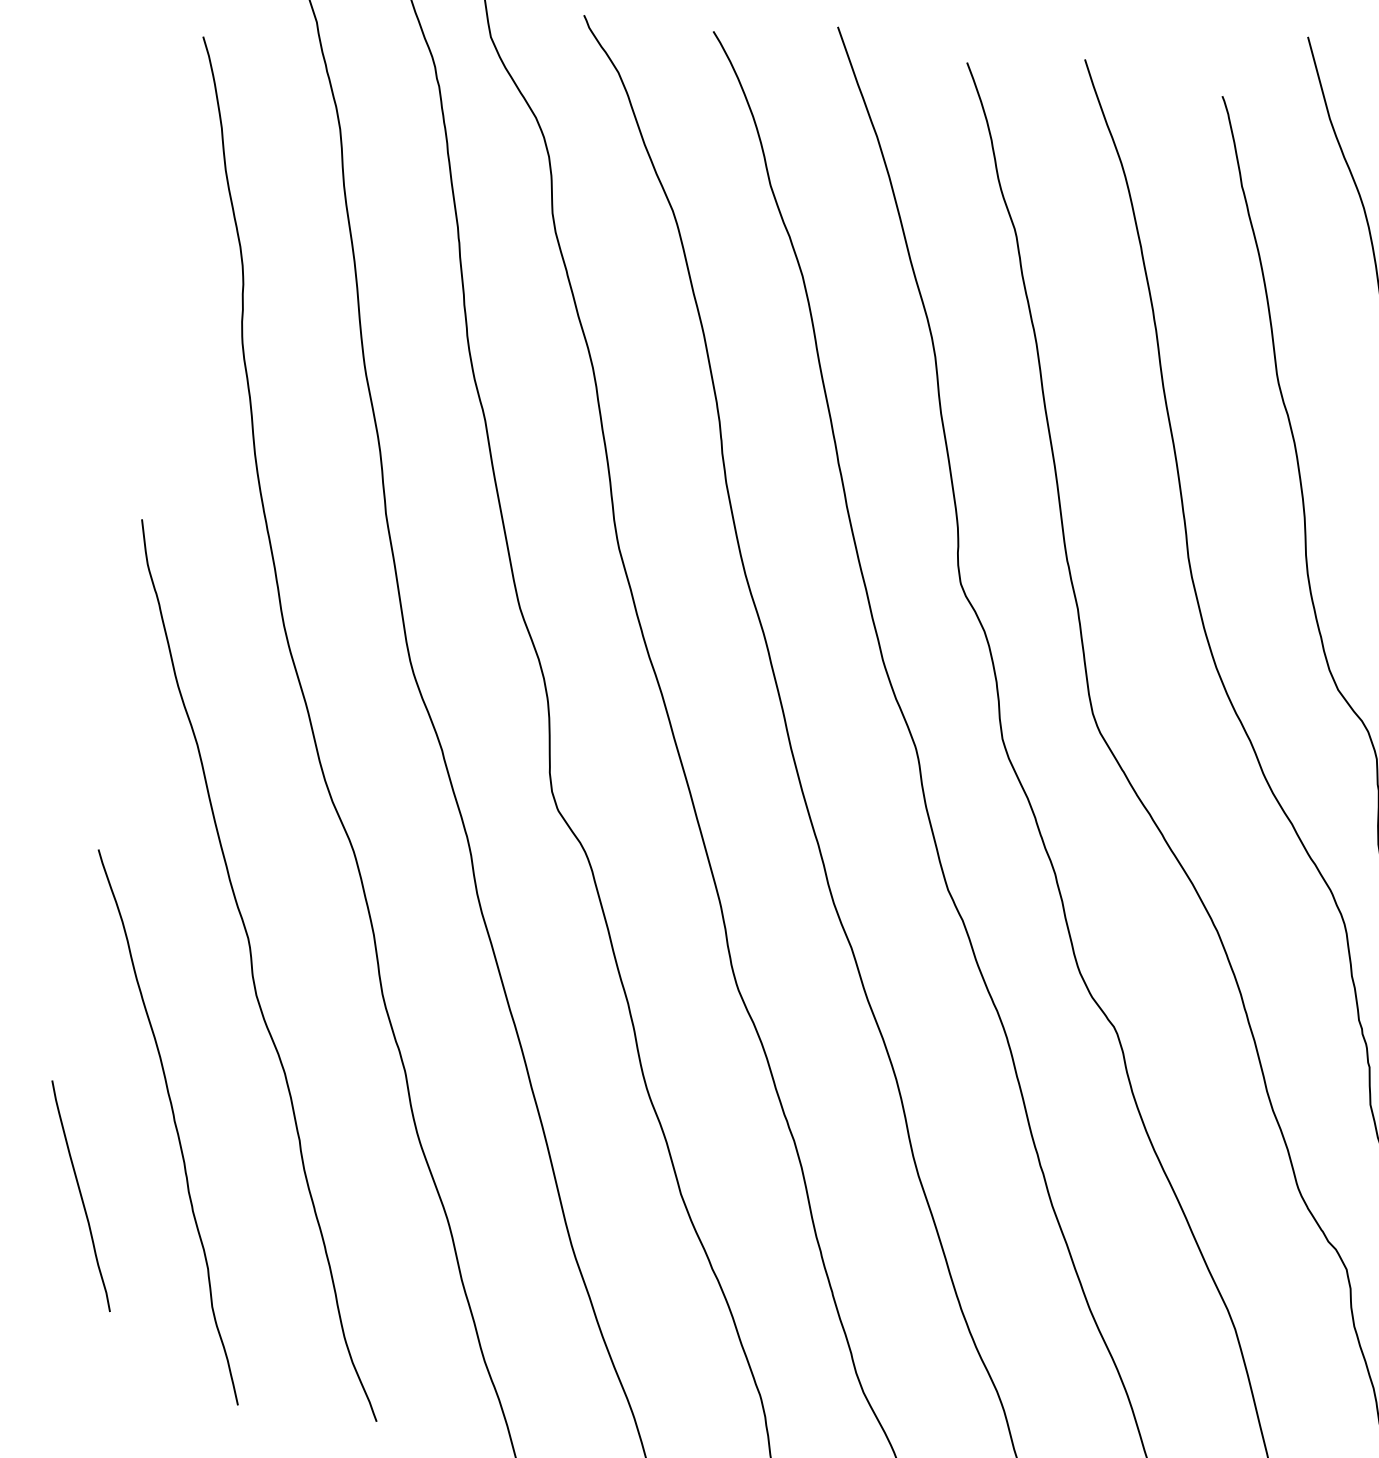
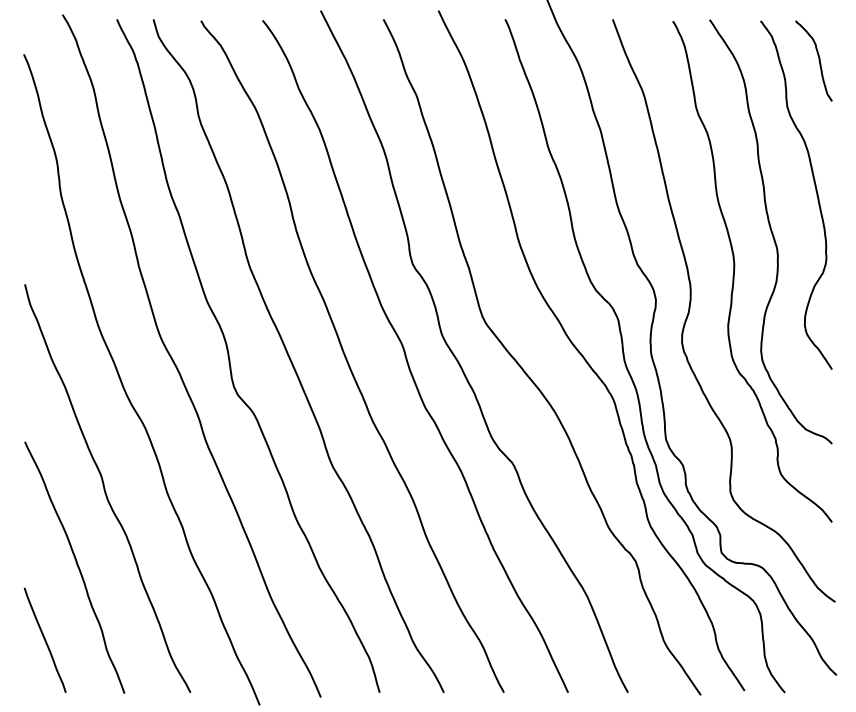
line: (79, 1194) -> (44, 639), moved

